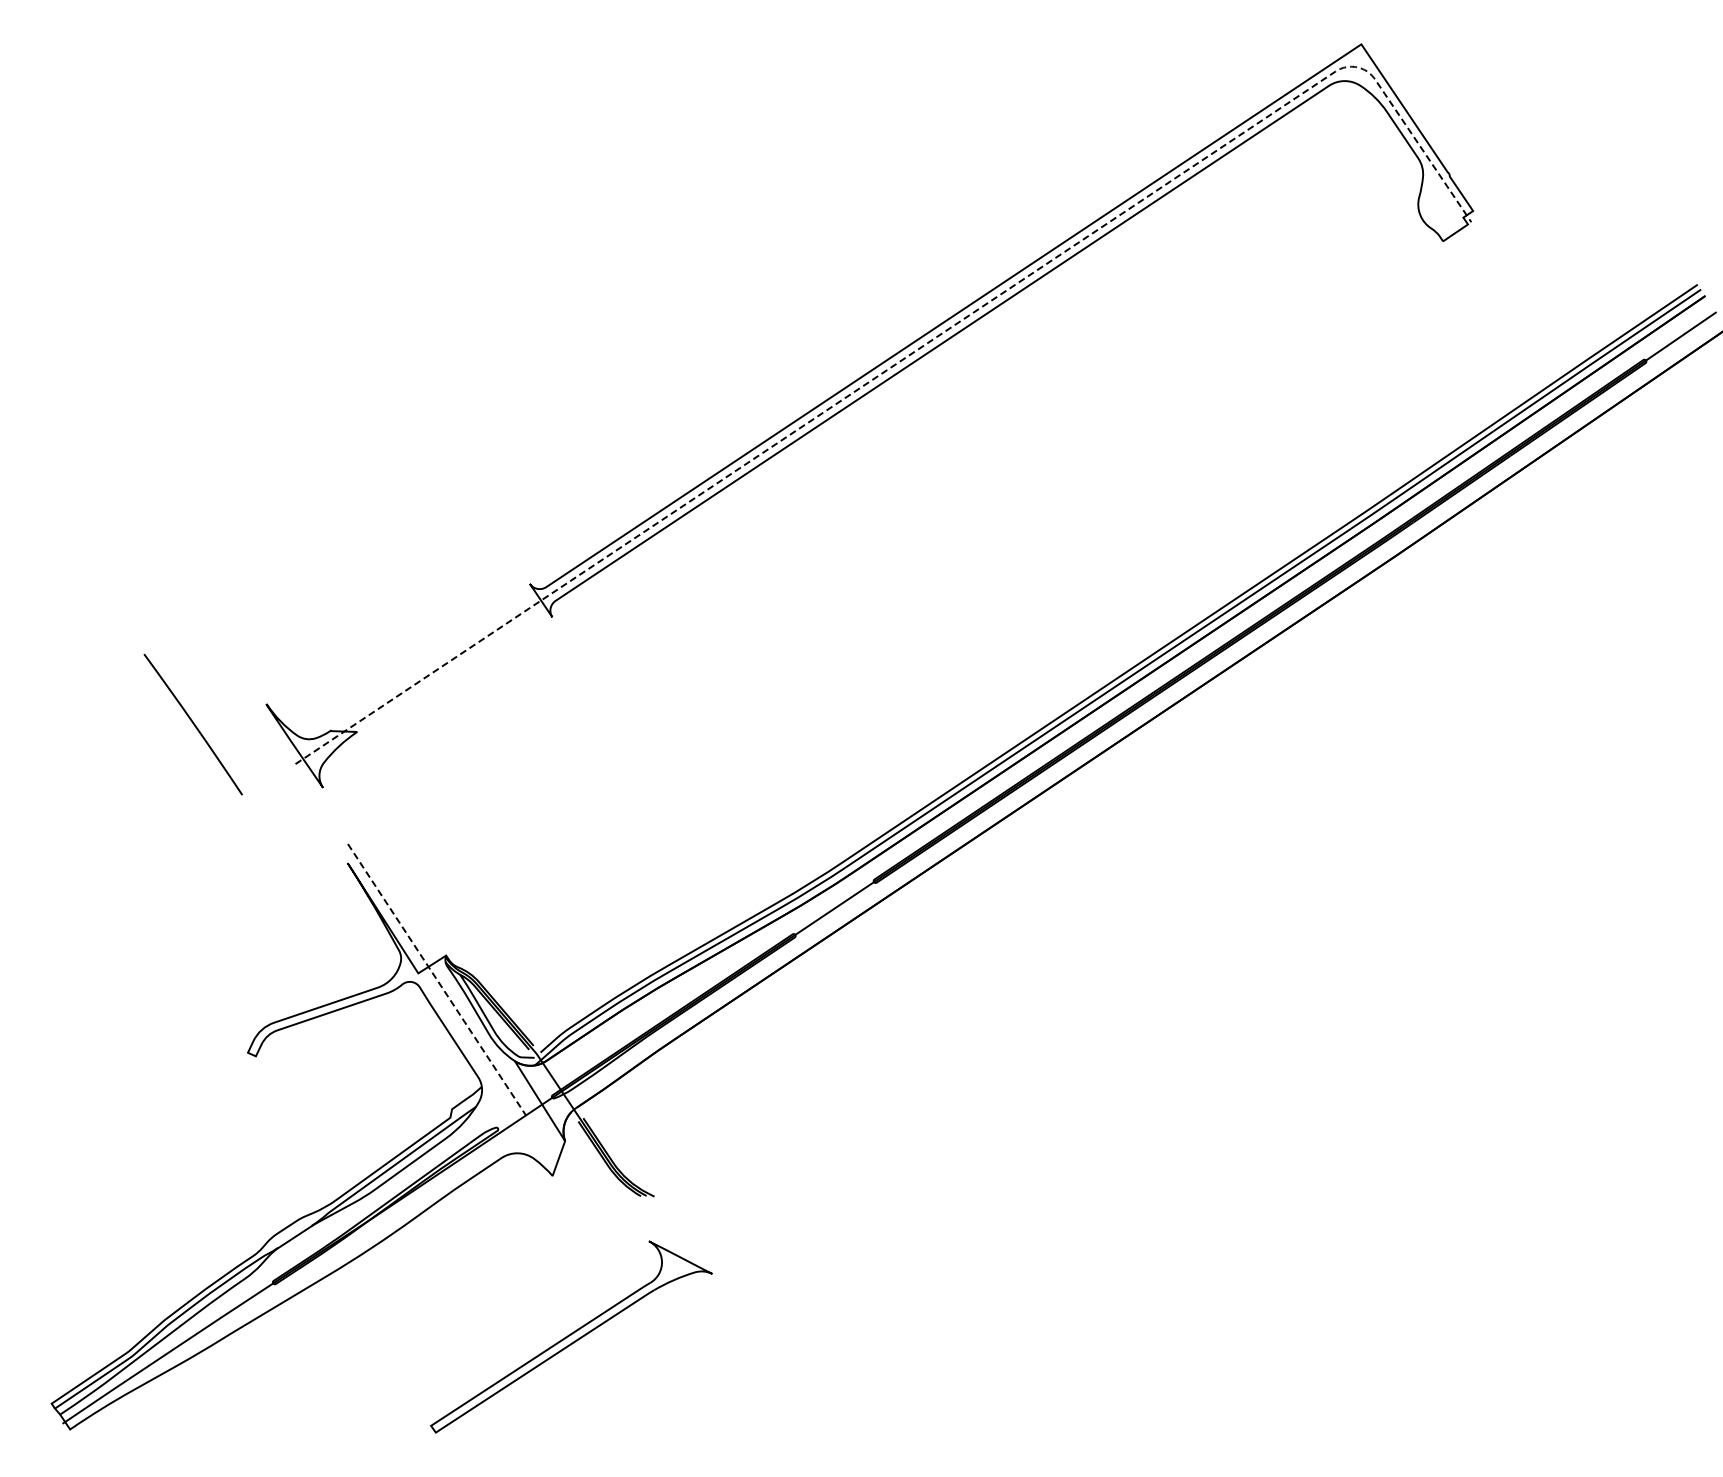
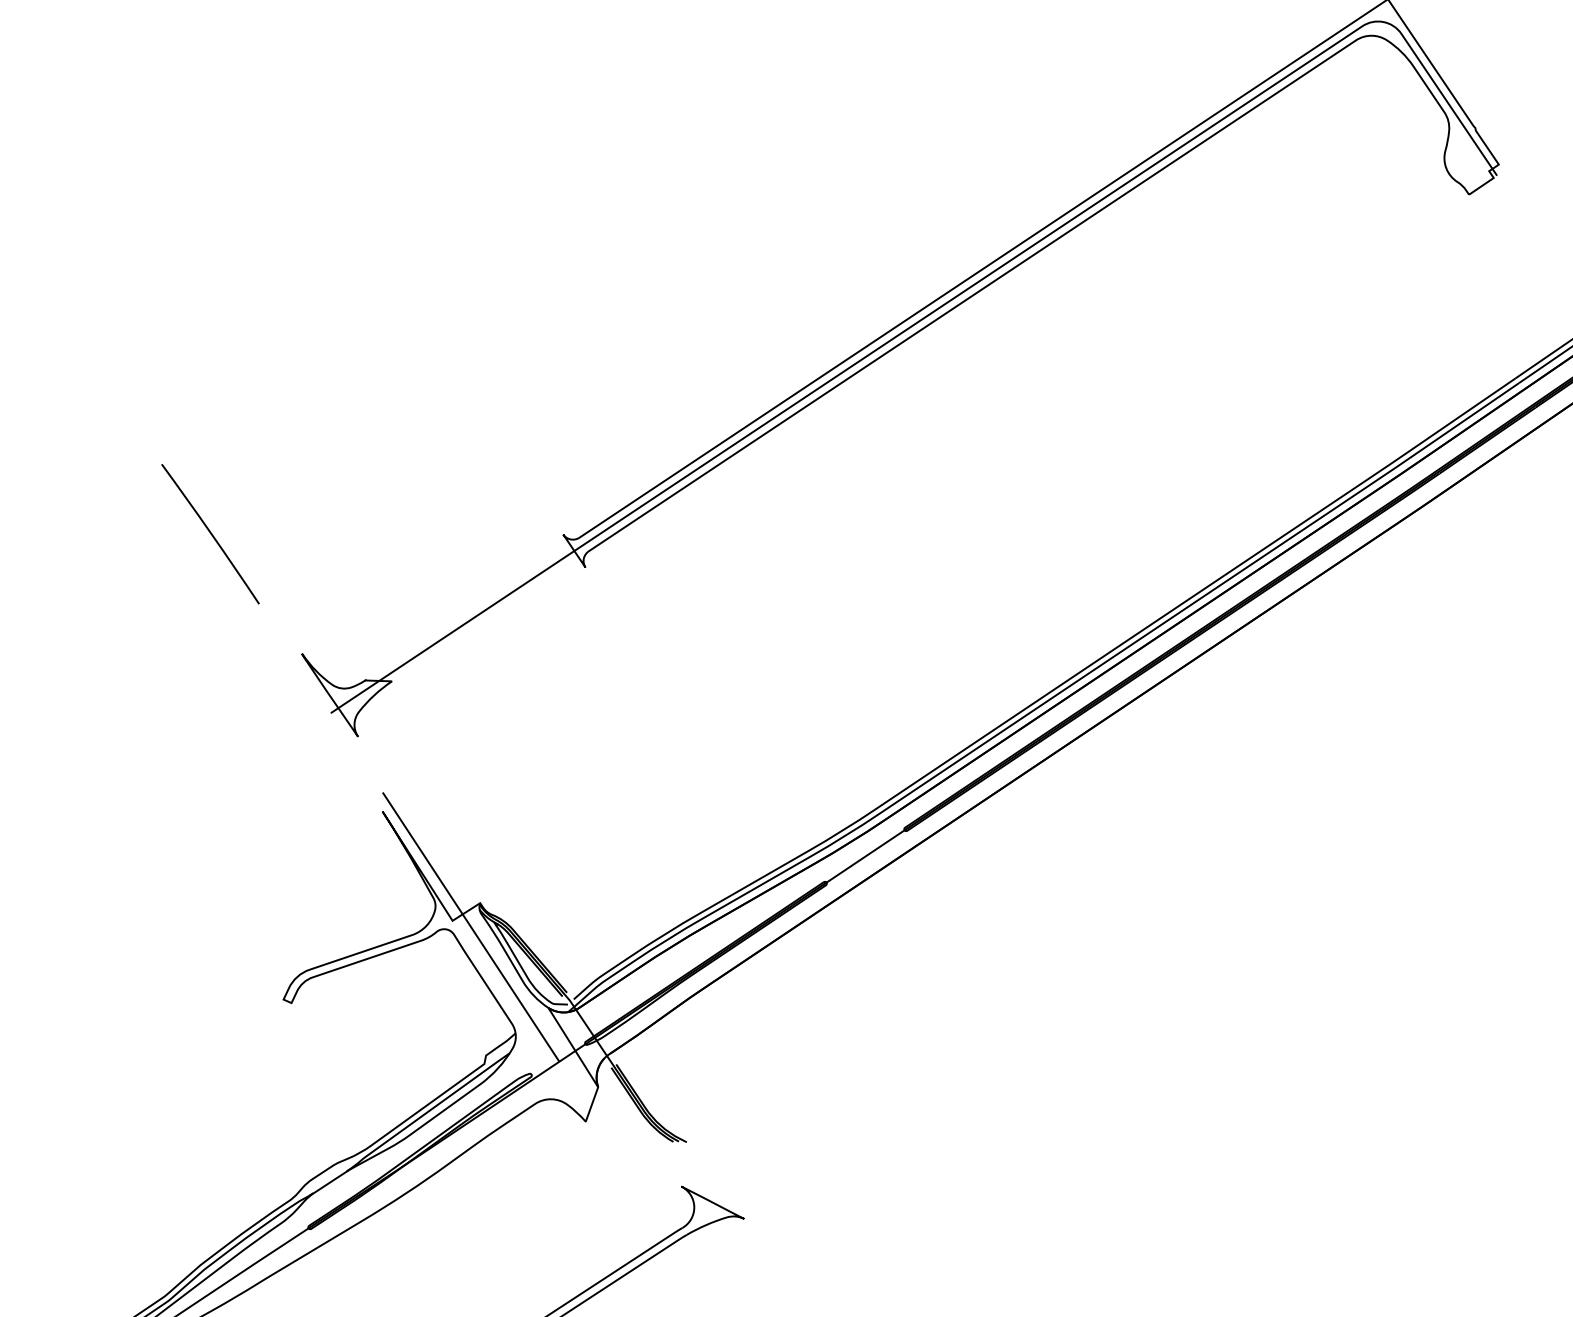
line: (912, 352) -> (942, 304), dashed -> solid
line: (192, 723) -> (209, 533), moved
line: (437, 980) -> (471, 927), dashed -> solid

